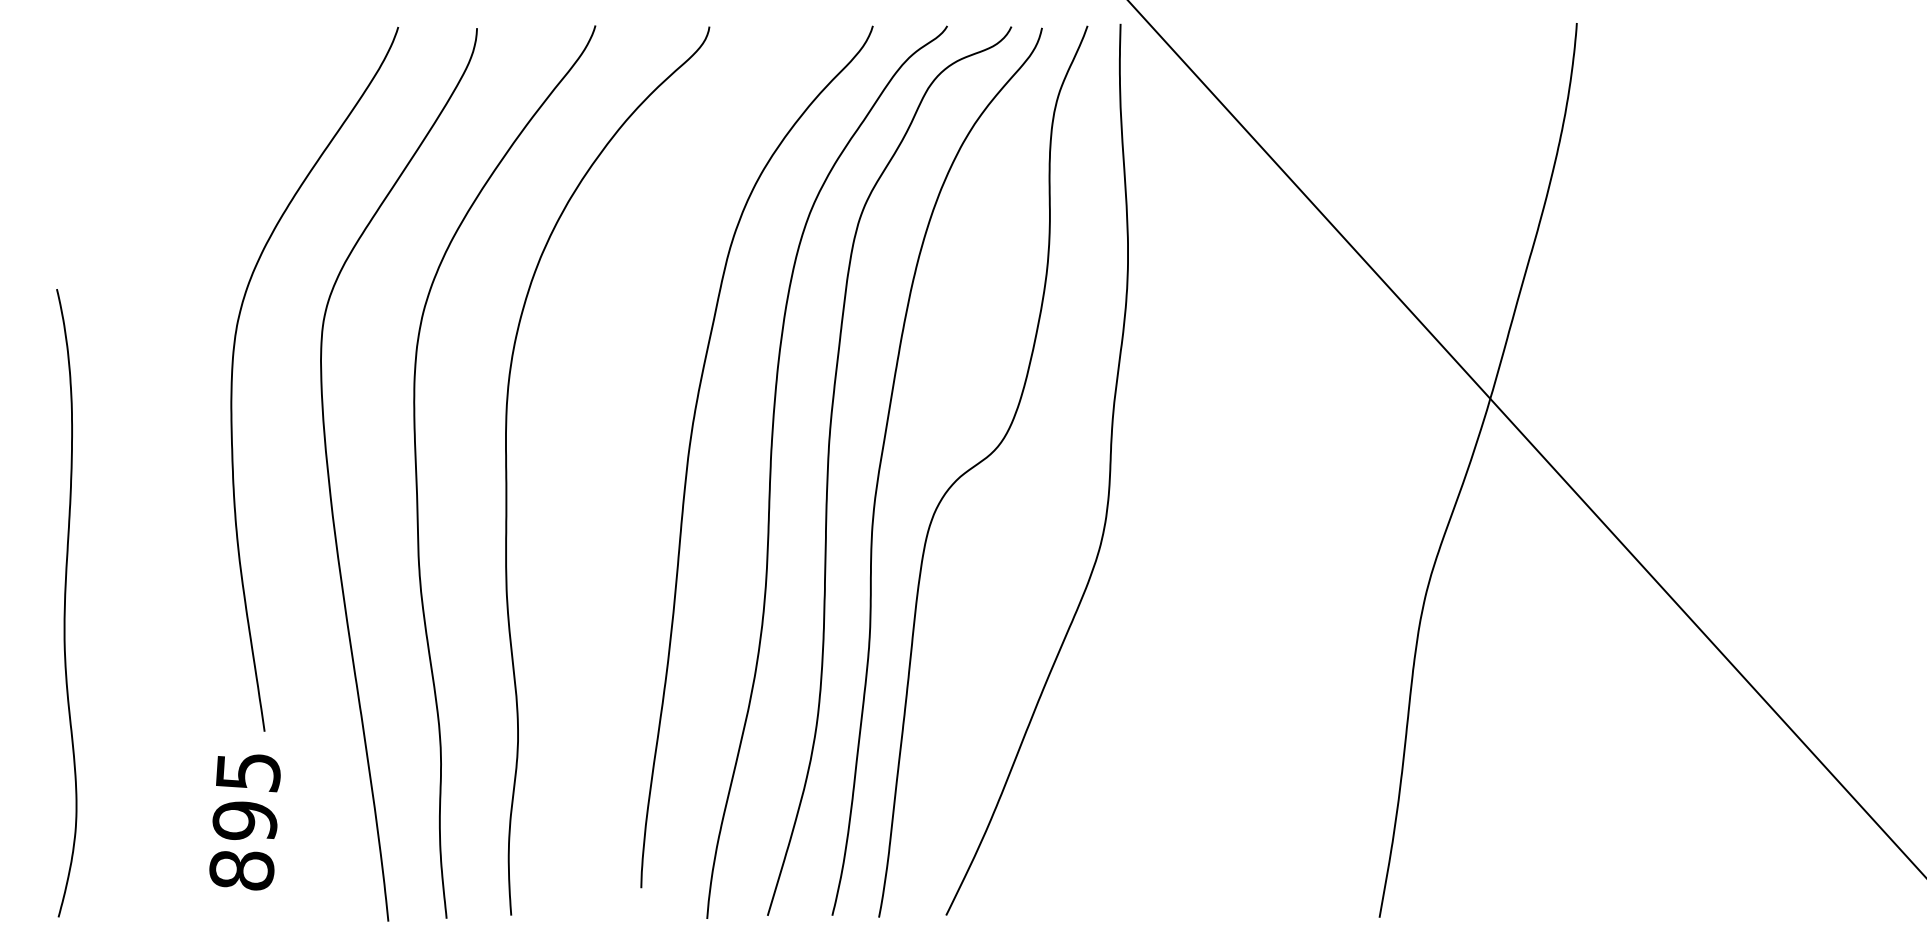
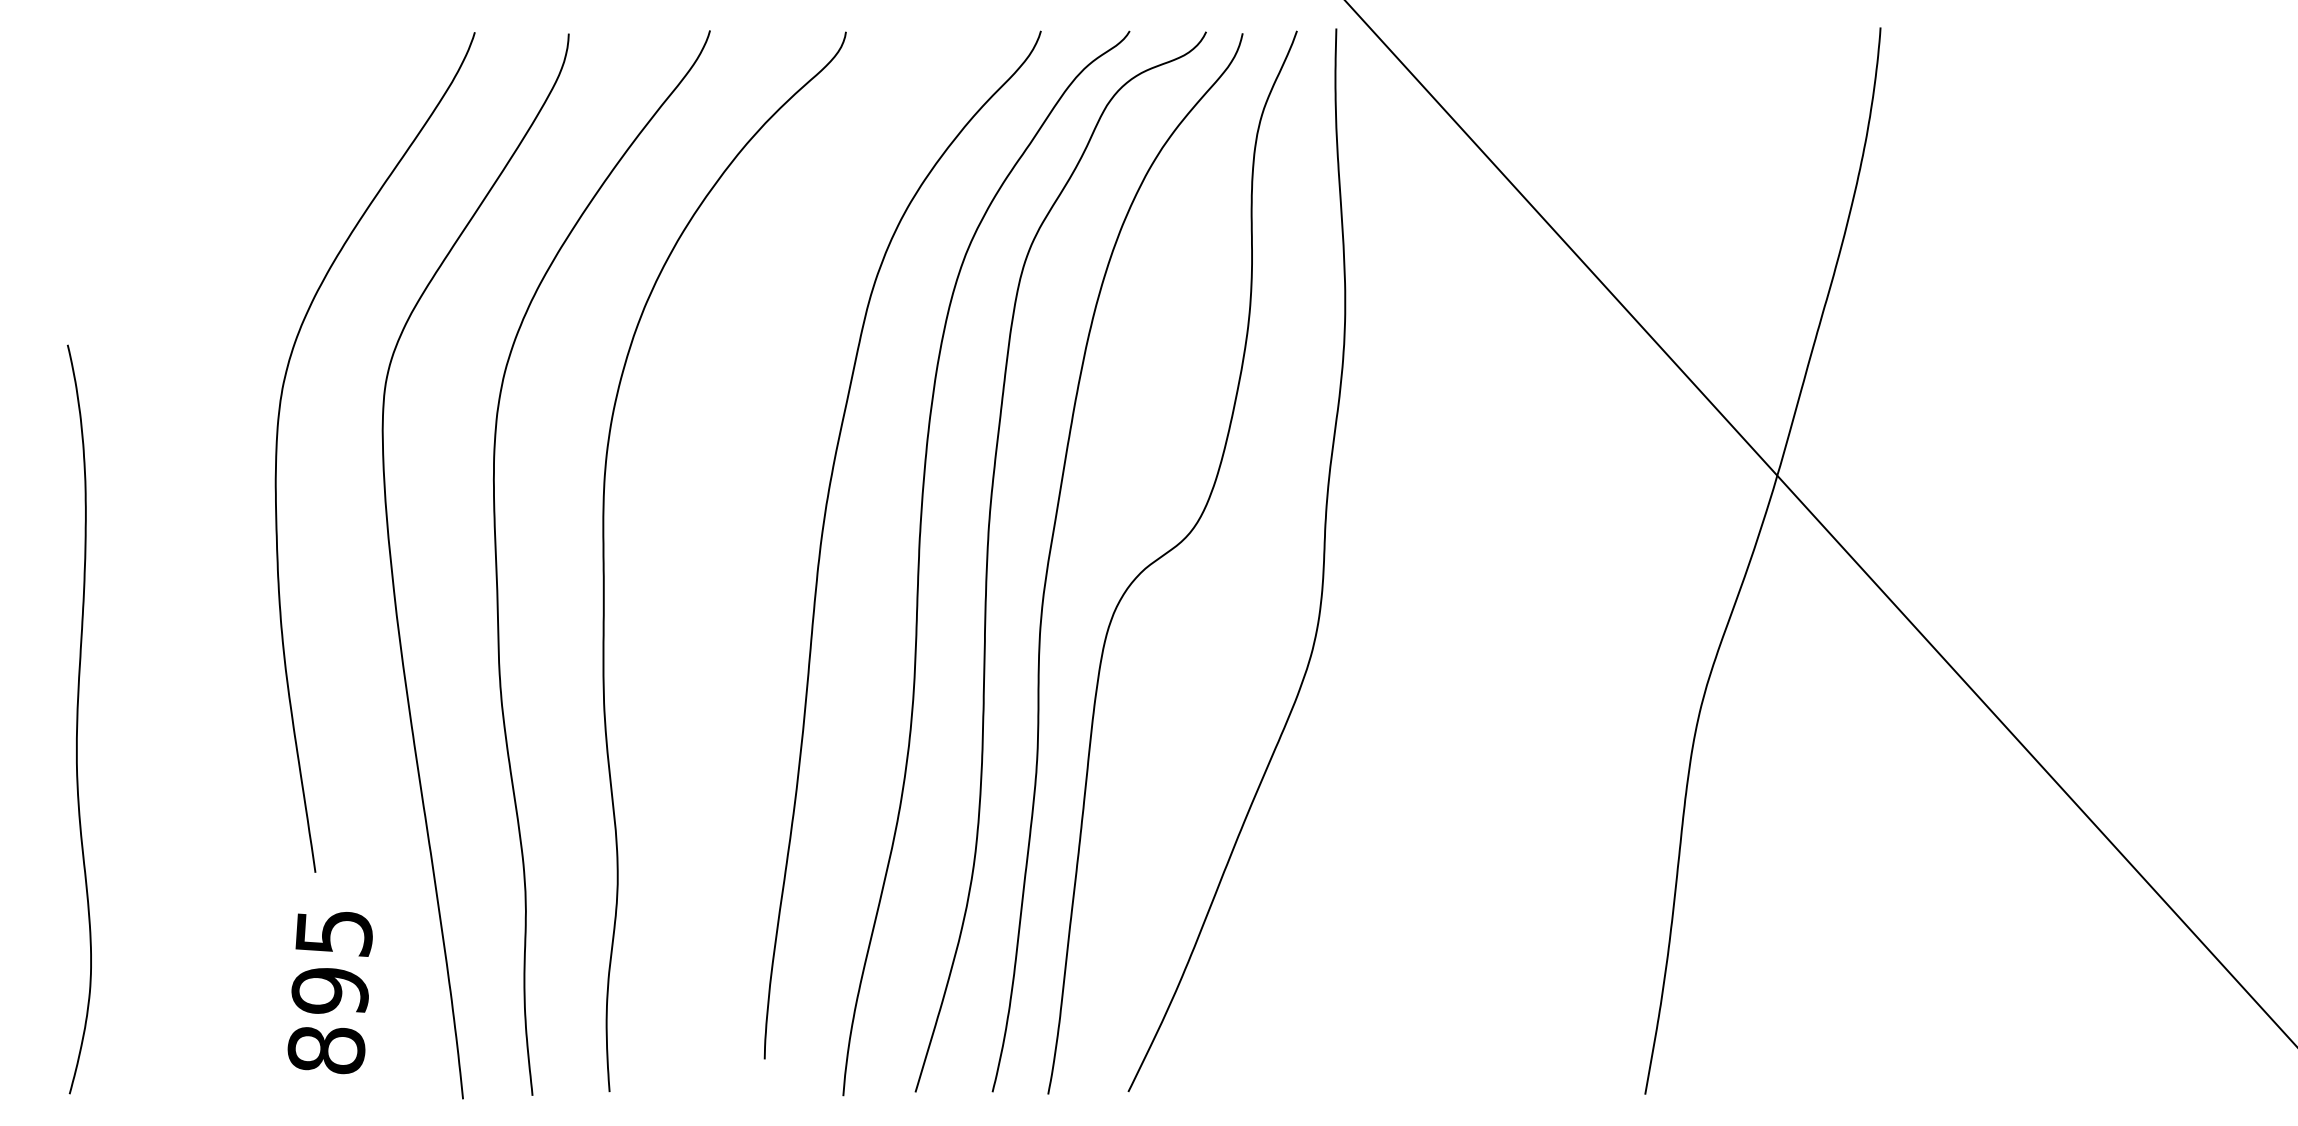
text: (244, 822) -> (329, 992), moved

